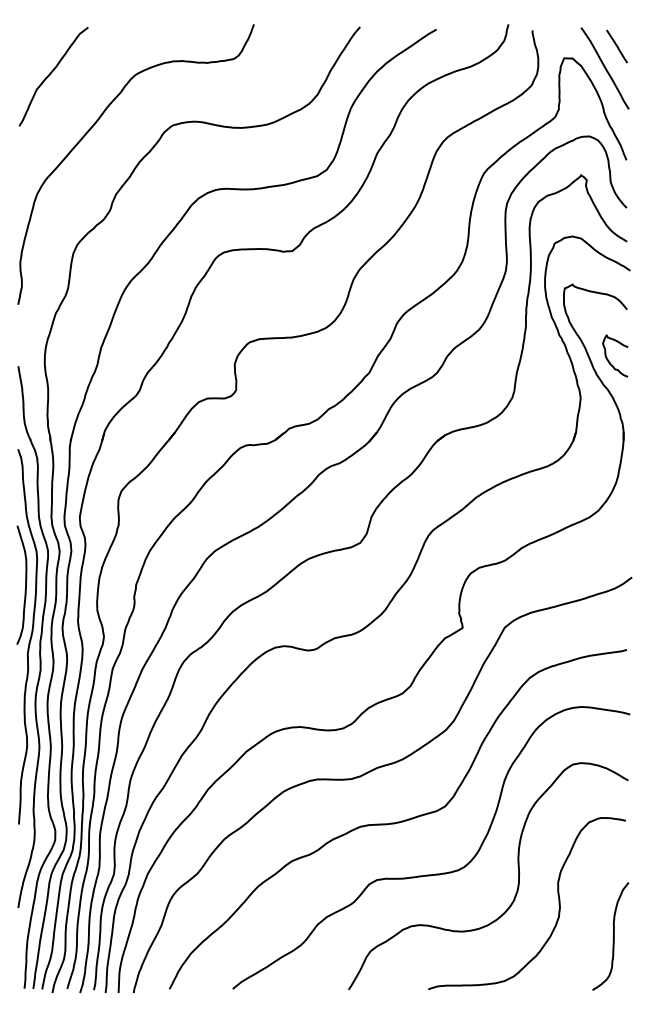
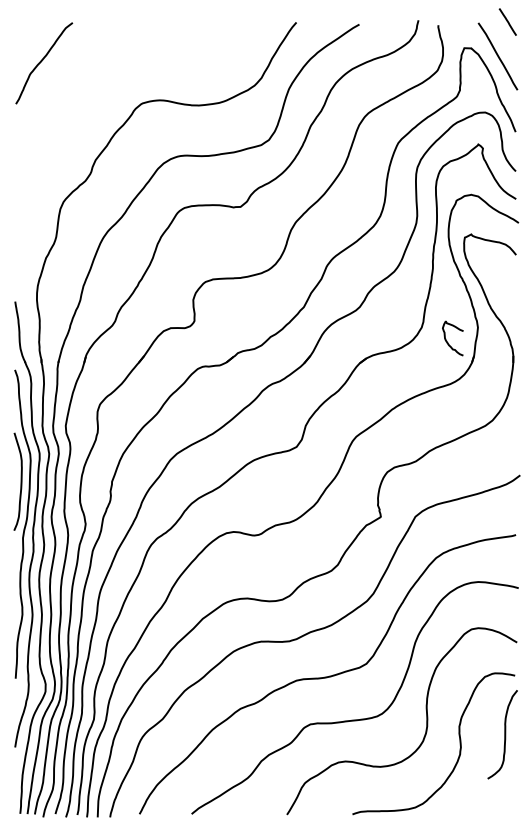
line: (616, 46) -> (507, 22), moved
curve: (92, 128) -> (76, 105), removed
curve: (609, 360) -> (448, 342), moved
curve: (612, 938) -> (504, 736), moved

